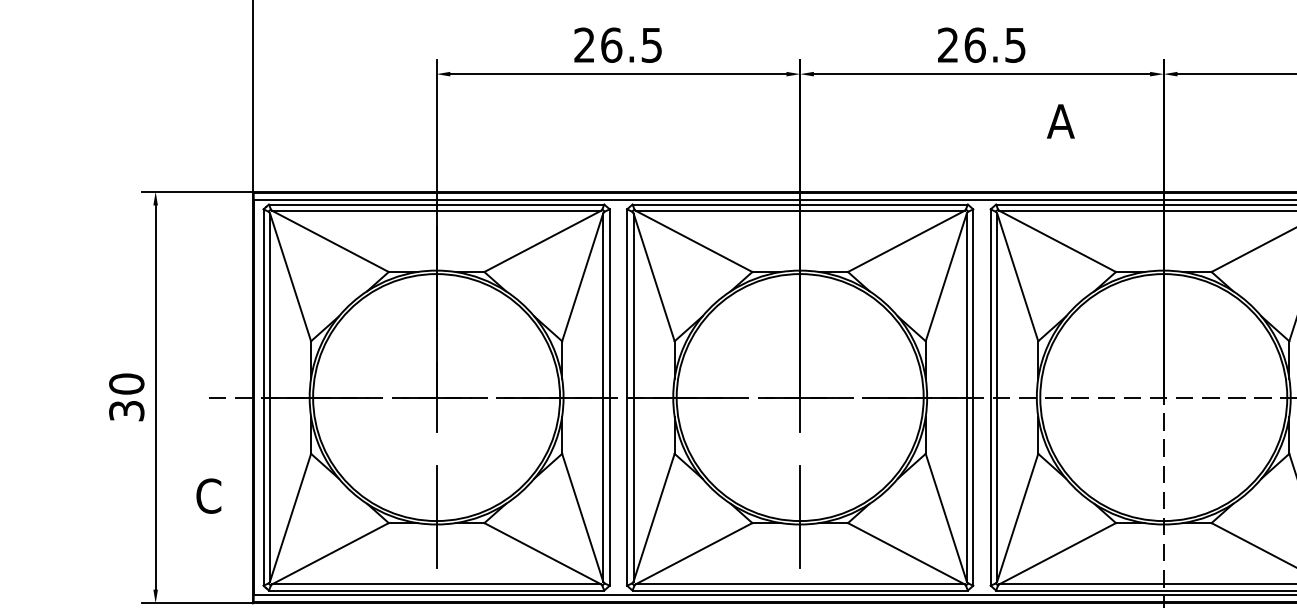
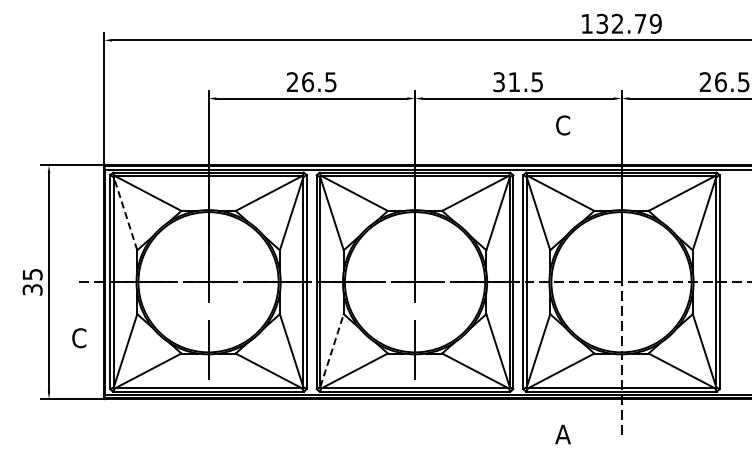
text: (961, 45) -> (506, 82), 26.5 -> 31.5
text: (1059, 121) -> (562, 125), A -> C
line: (290, 276) -> (125, 213), solid -> dashed
text: (126, 383) -> (32, 274), 30 -> 35
line: (654, 516) -> (332, 349), solid -> dashed

